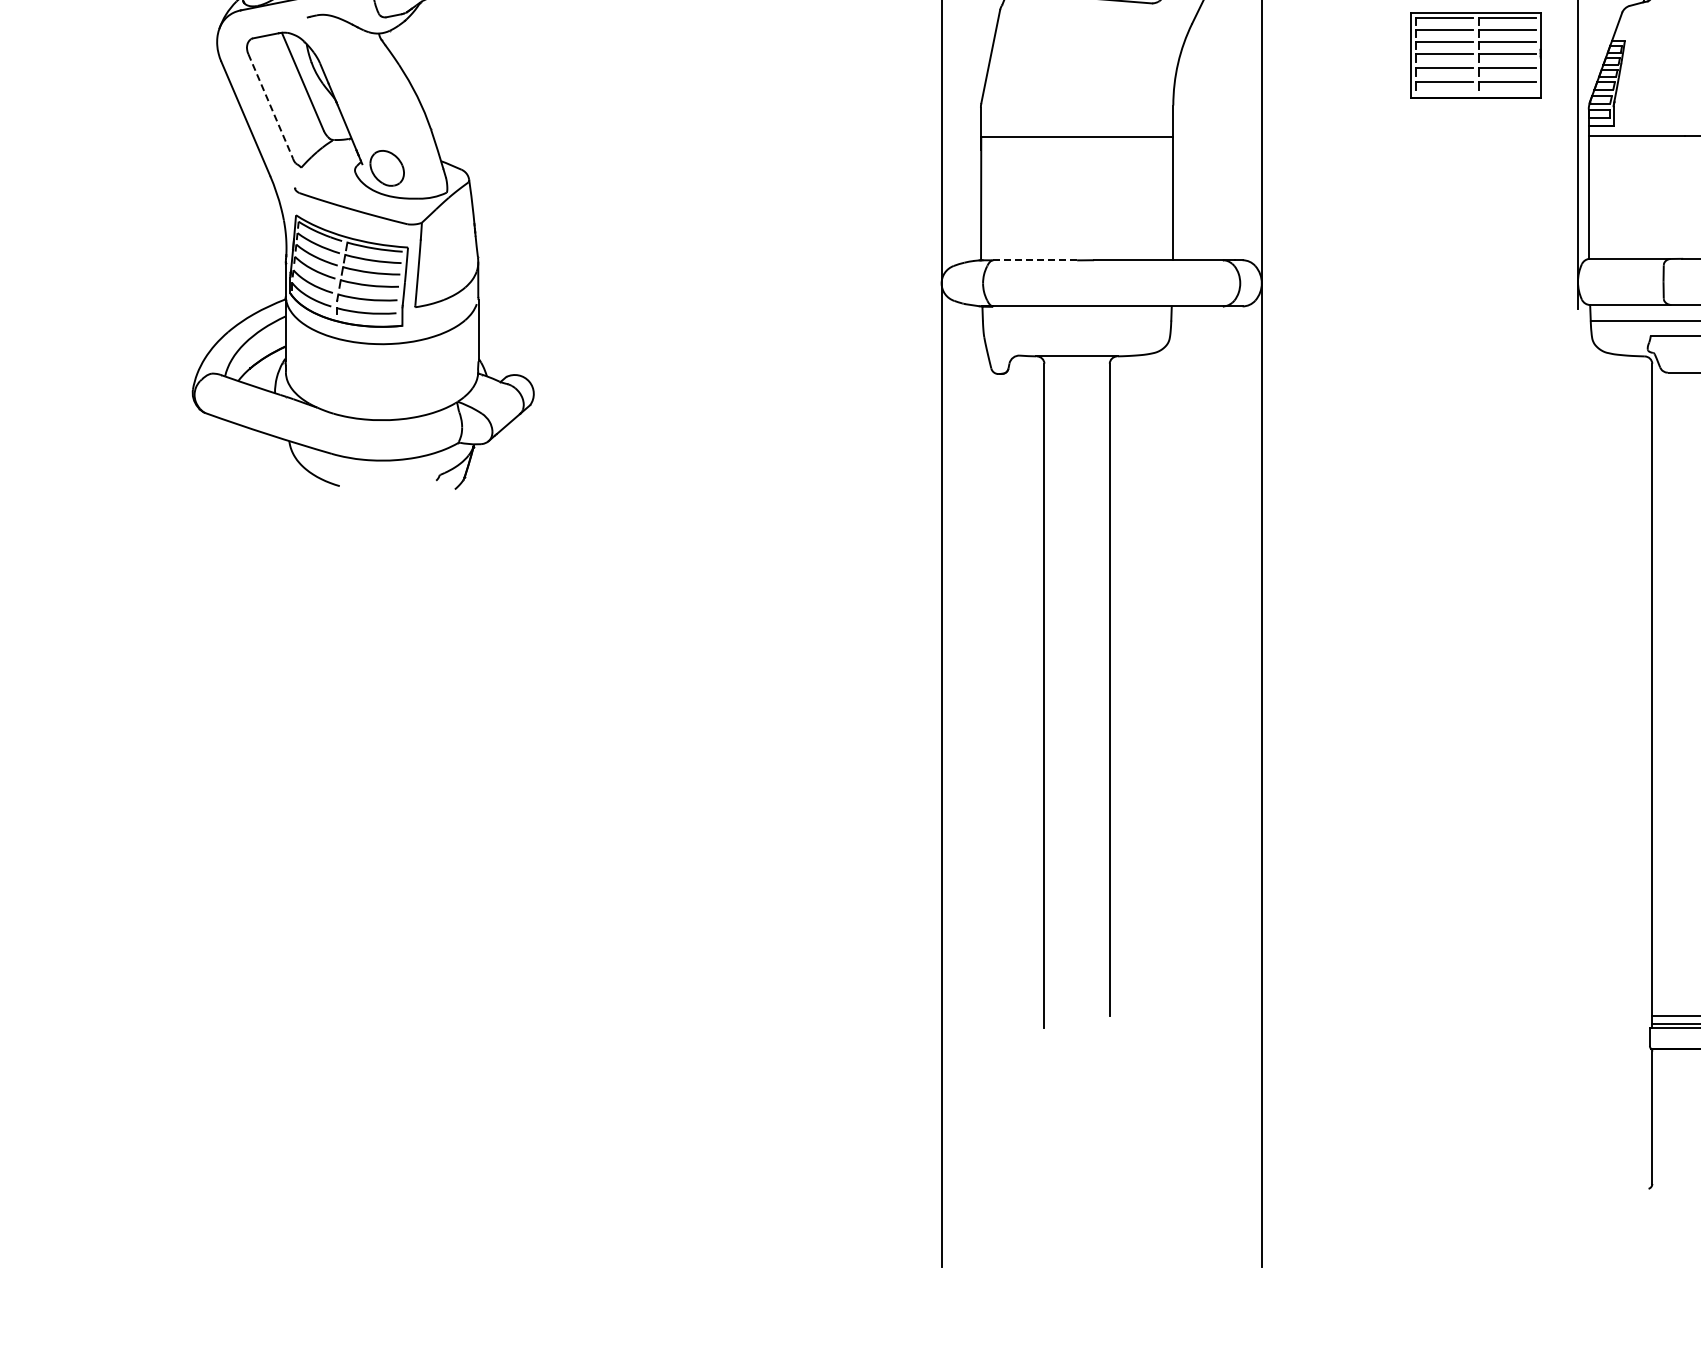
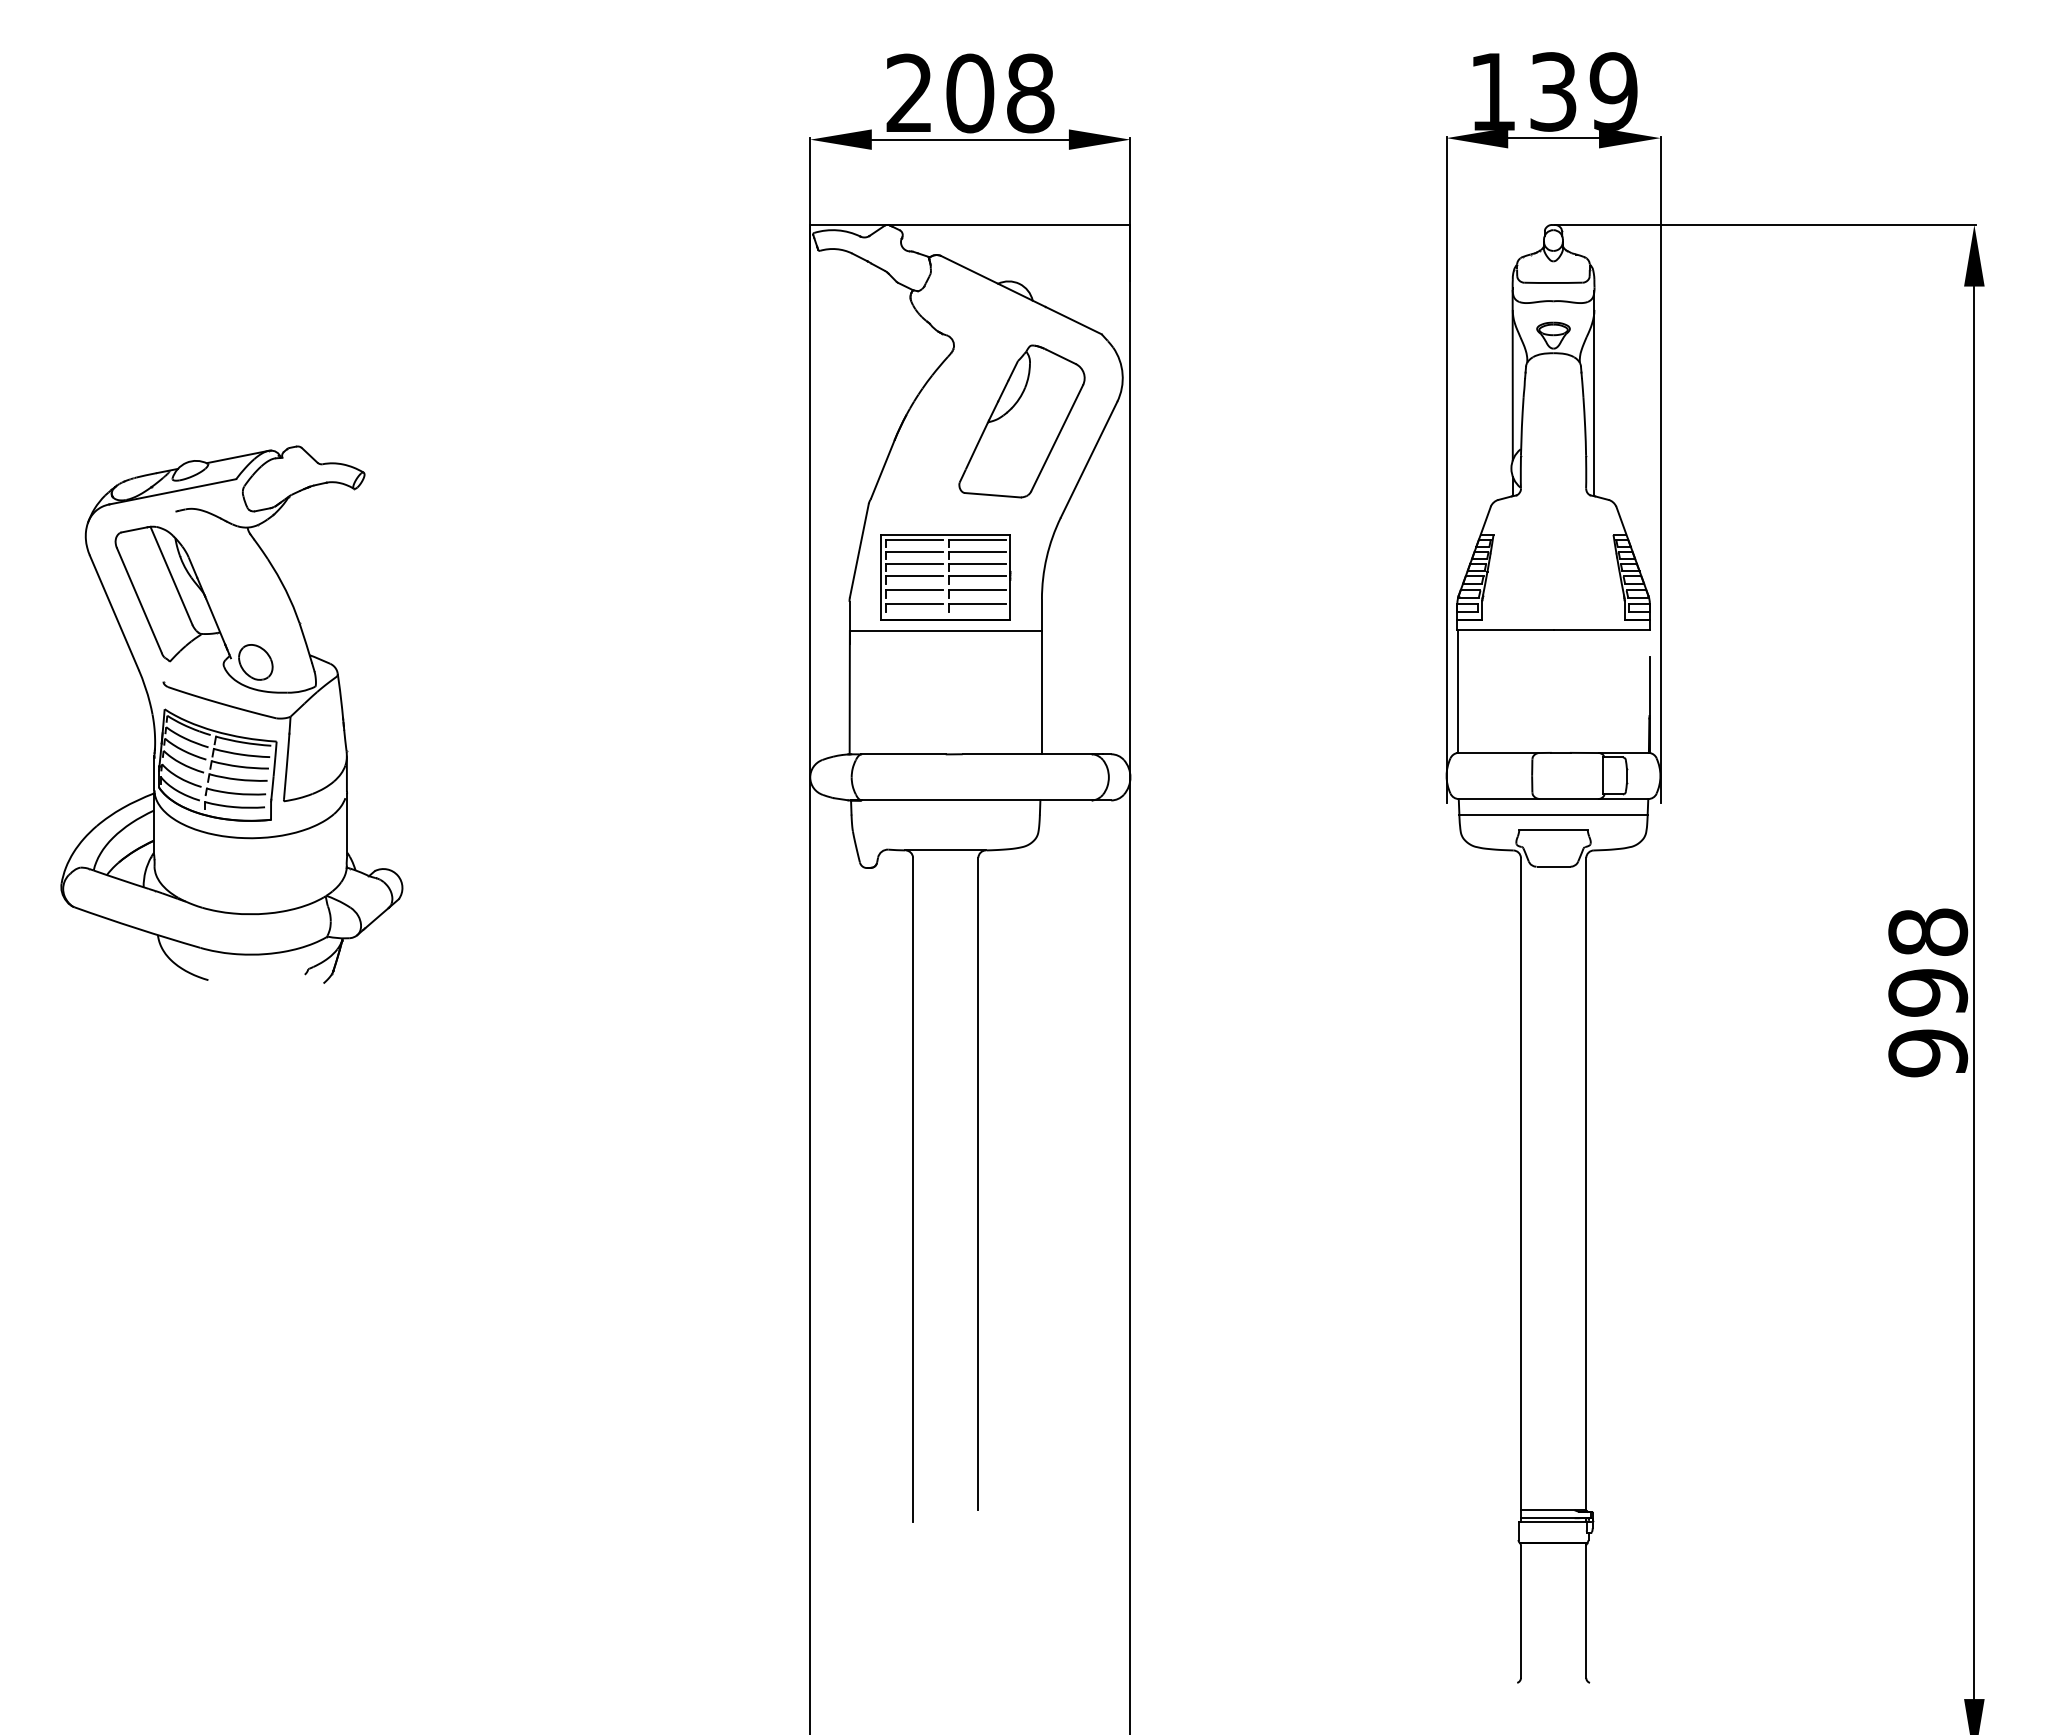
part: (1475, 55) -> (945, 577), moved
line: (270, 106) -> (139, 600), dashed -> solid
line: (1034, 260) -> (903, 754), dashed -> solid

